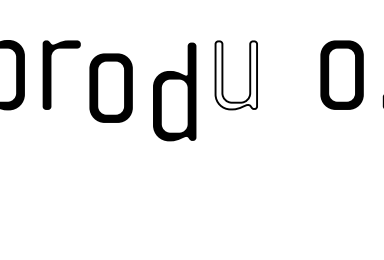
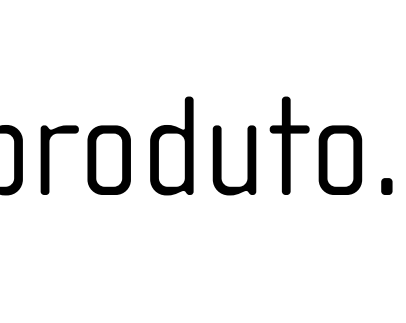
part: (291, 60) -> (289, 145), added
fill: (236, 75) -> (234, 160), added
part: (110, 87) -> (108, 159), moved
part: (174, 91) -> (171, 145), moved

